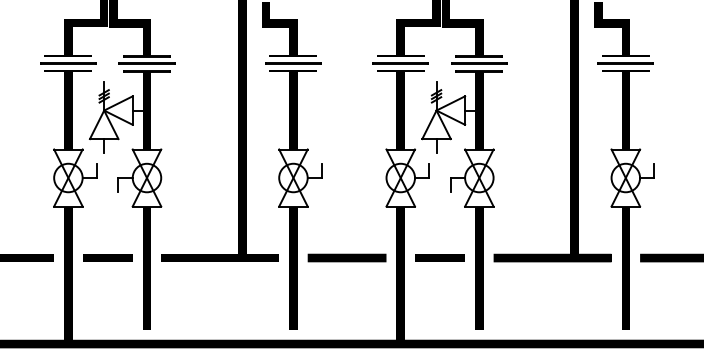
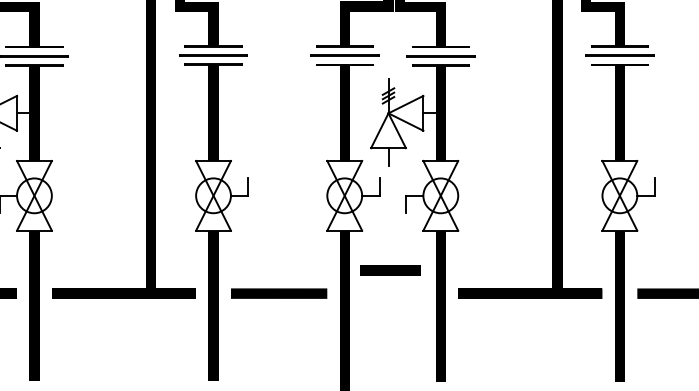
line: (439, 257) -> (389, 269), moved

